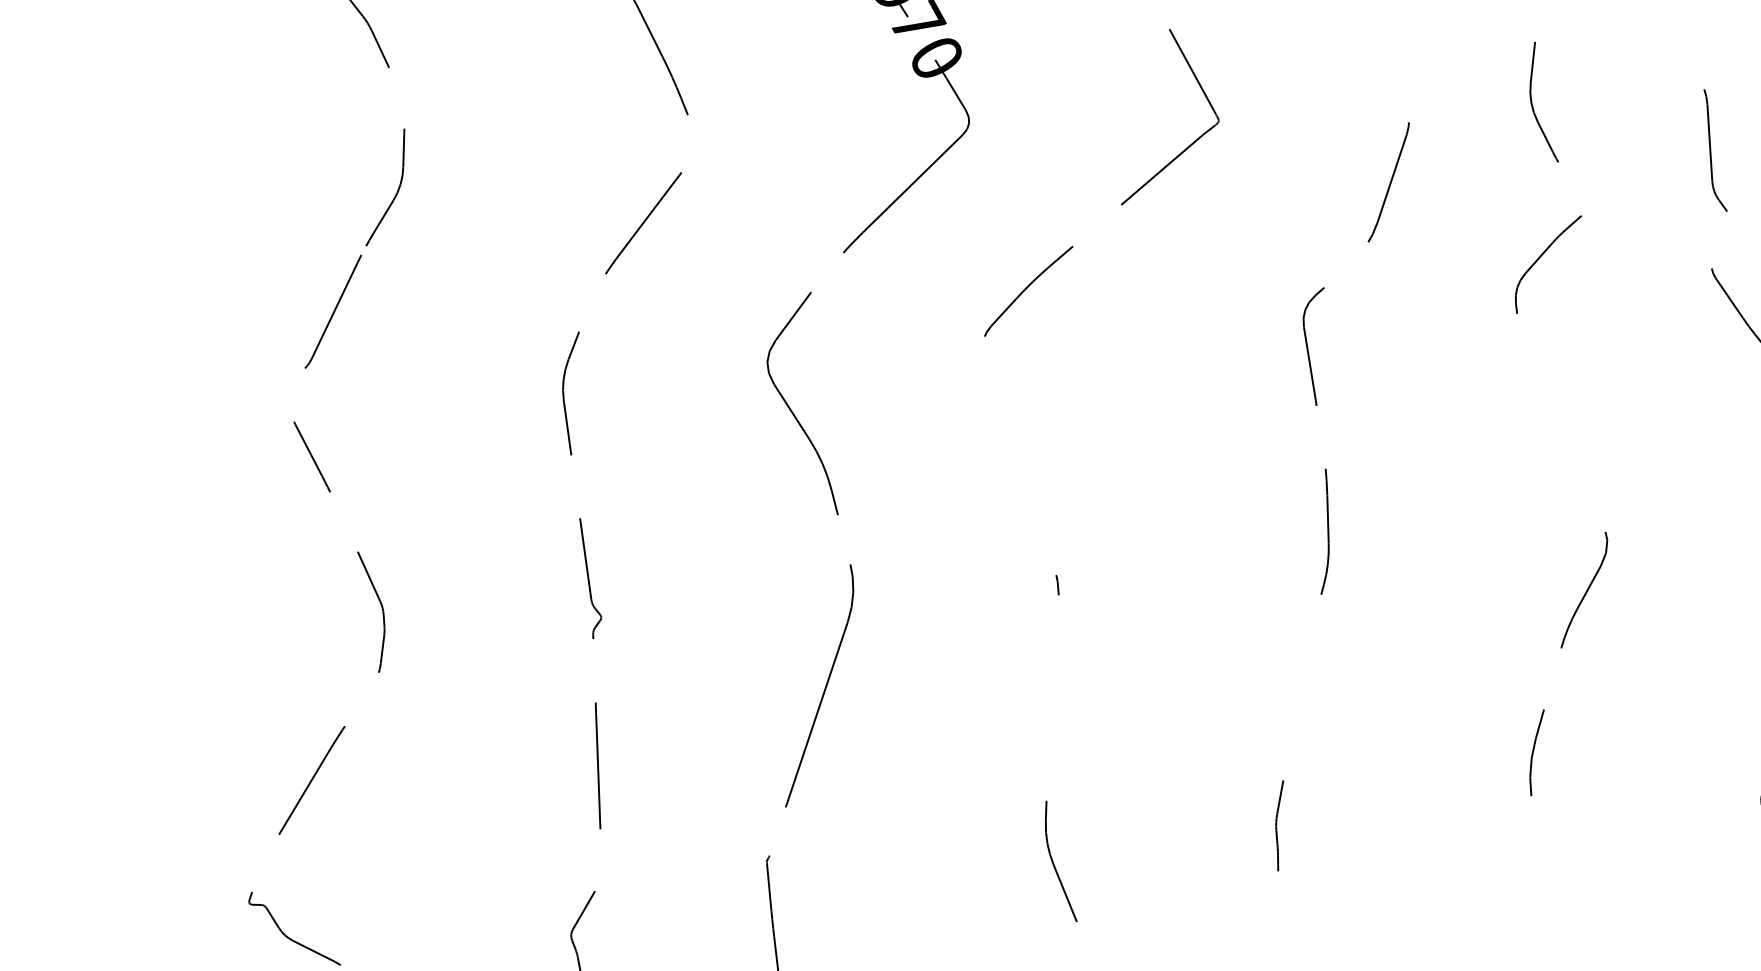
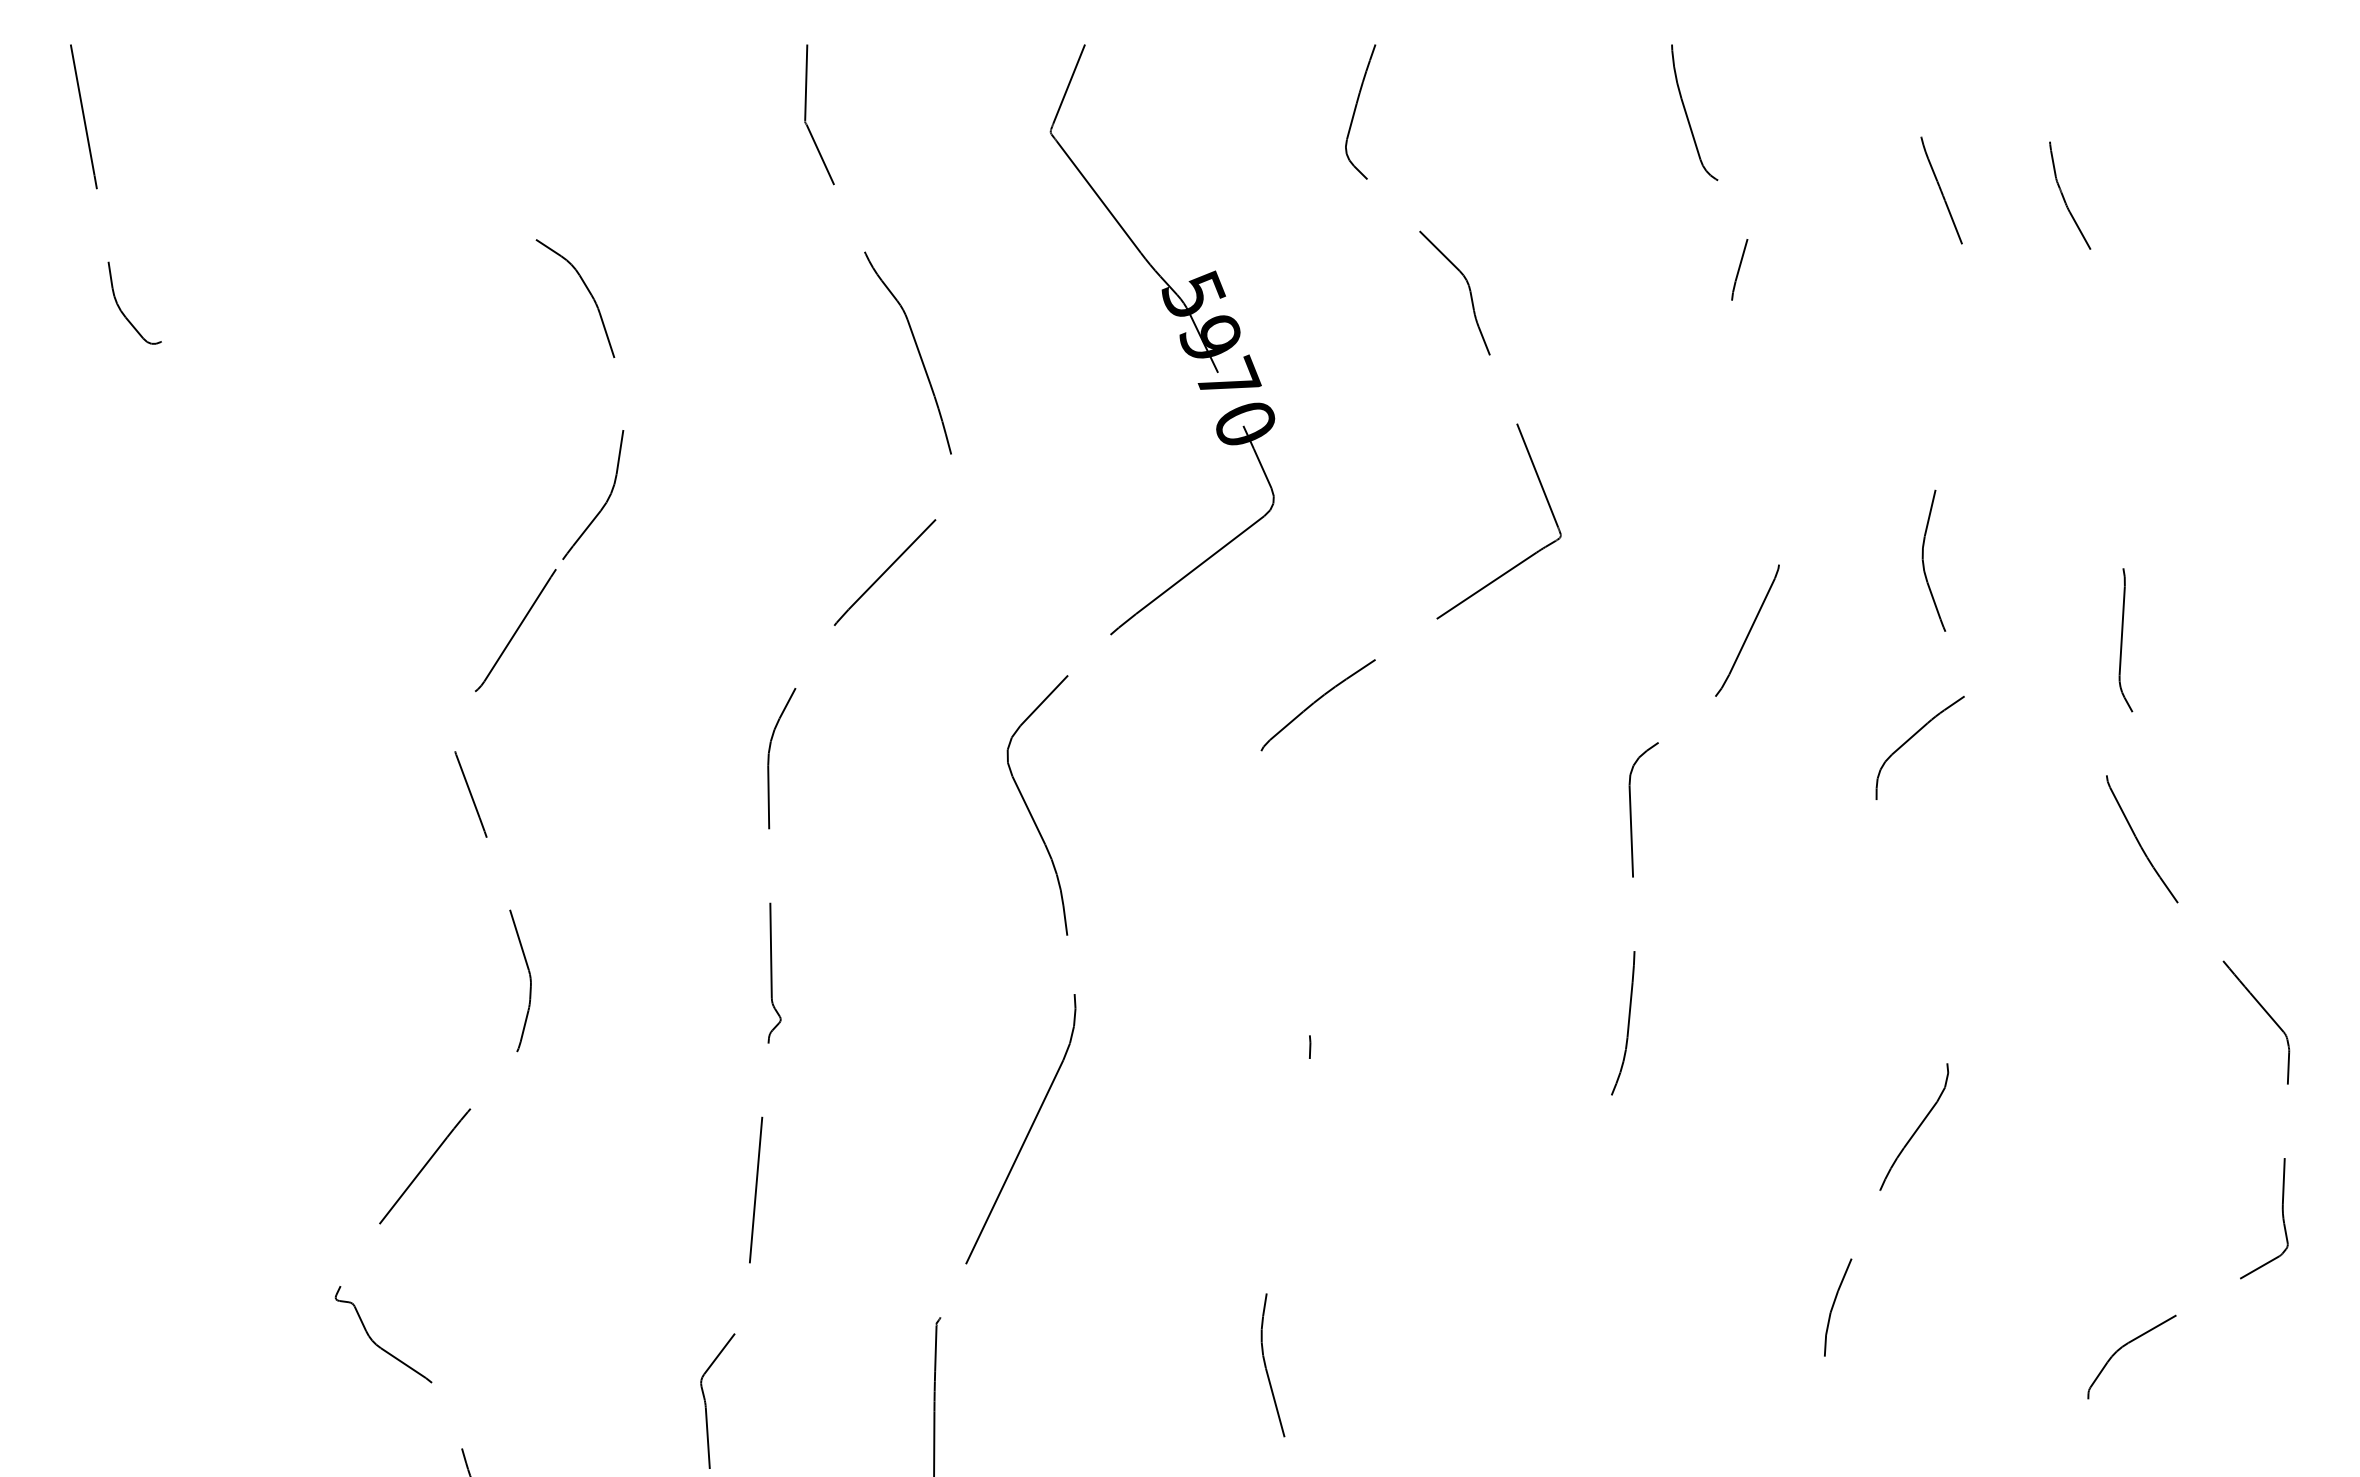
curve: (1277, 825) -> (1528, 1354), removed

